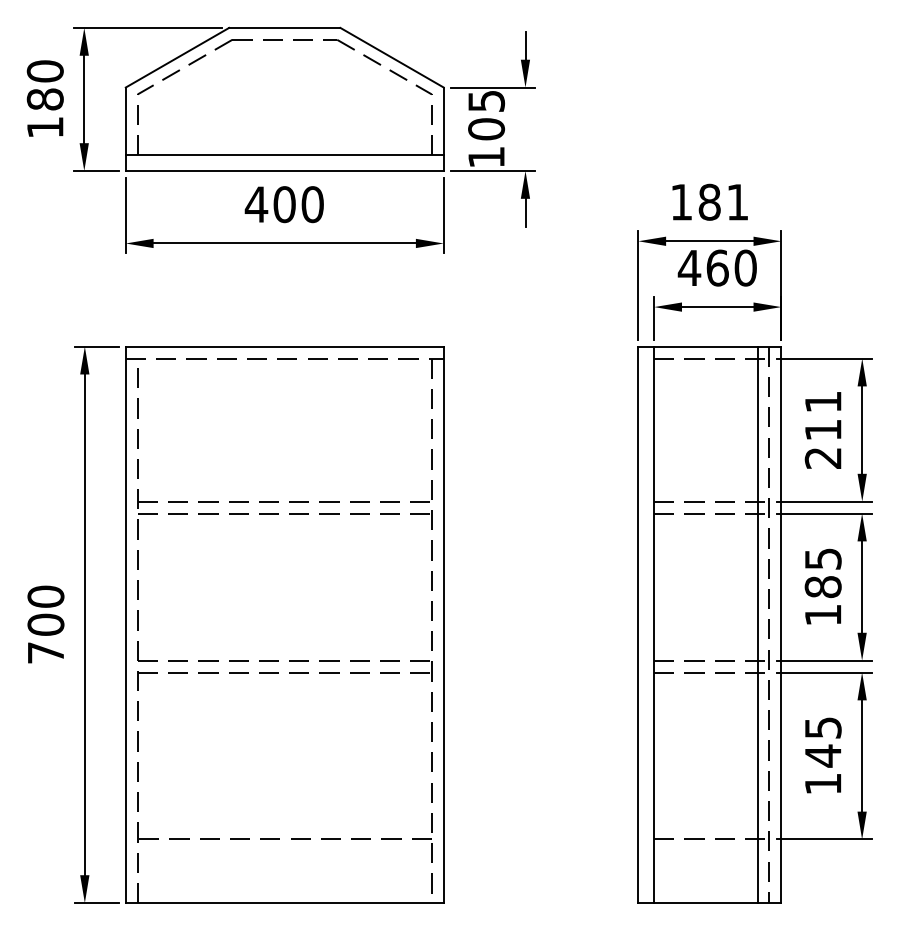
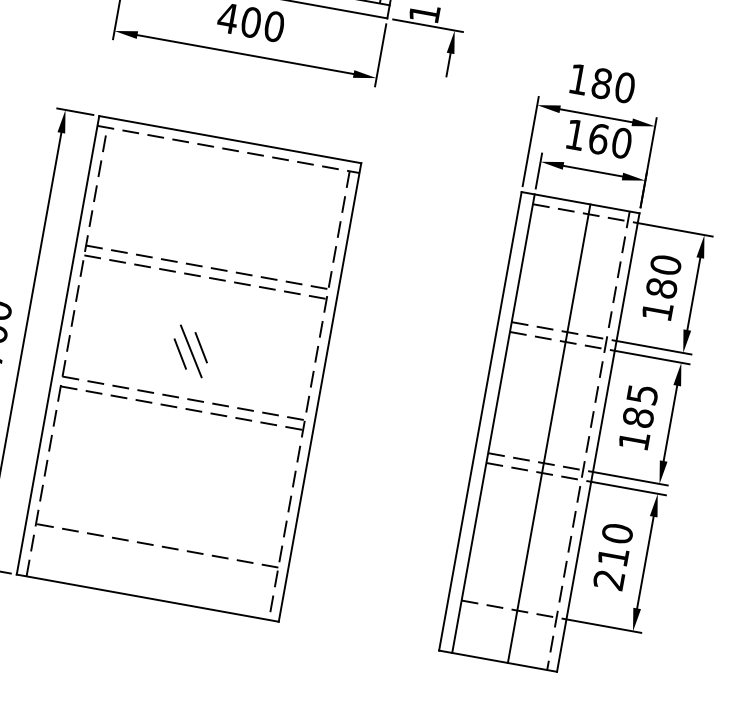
text: (737, 201) -> (624, 87), 181 -> 180
text: (689, 267) -> (575, 134), 460 -> 160
text: (822, 429) -> (661, 287), 211 -> 180
line: (294, 597) -> (201, 347), added
line: (283, 603) -> (191, 351), added
line: (271, 609) -> (180, 354), added
line: (757, 624) -> (549, 433), moved
text: (822, 755) -> (612, 556), 145 -> 210

